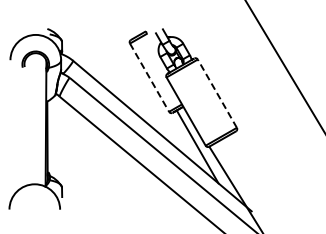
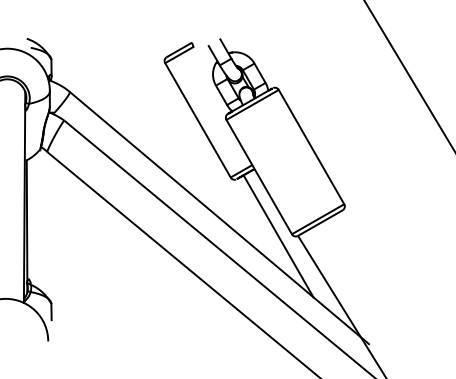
line: (149, 78) -> (197, 121), dashed -> solid
line: (217, 93) -> (311, 146), dashed -> solid

